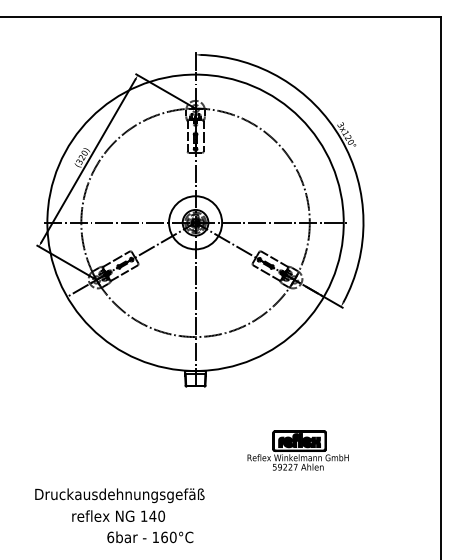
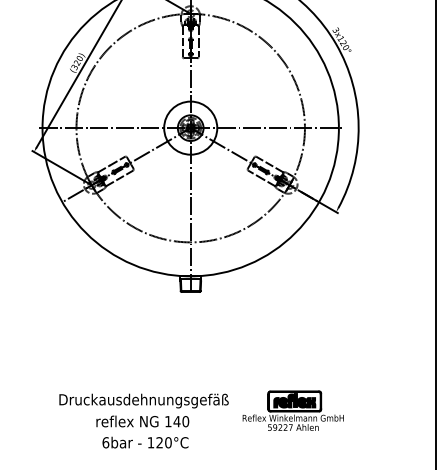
part: (297, 450) -> (292, 410), moved
text: (119, 504) -> (143, 409), moved
text: (164, 537) -> (159, 442), 160°C -> 120°C

